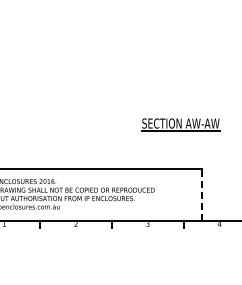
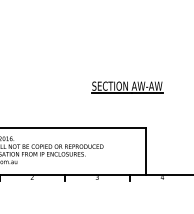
line: (201, 195) -> (146, 151), dashed -> solid

